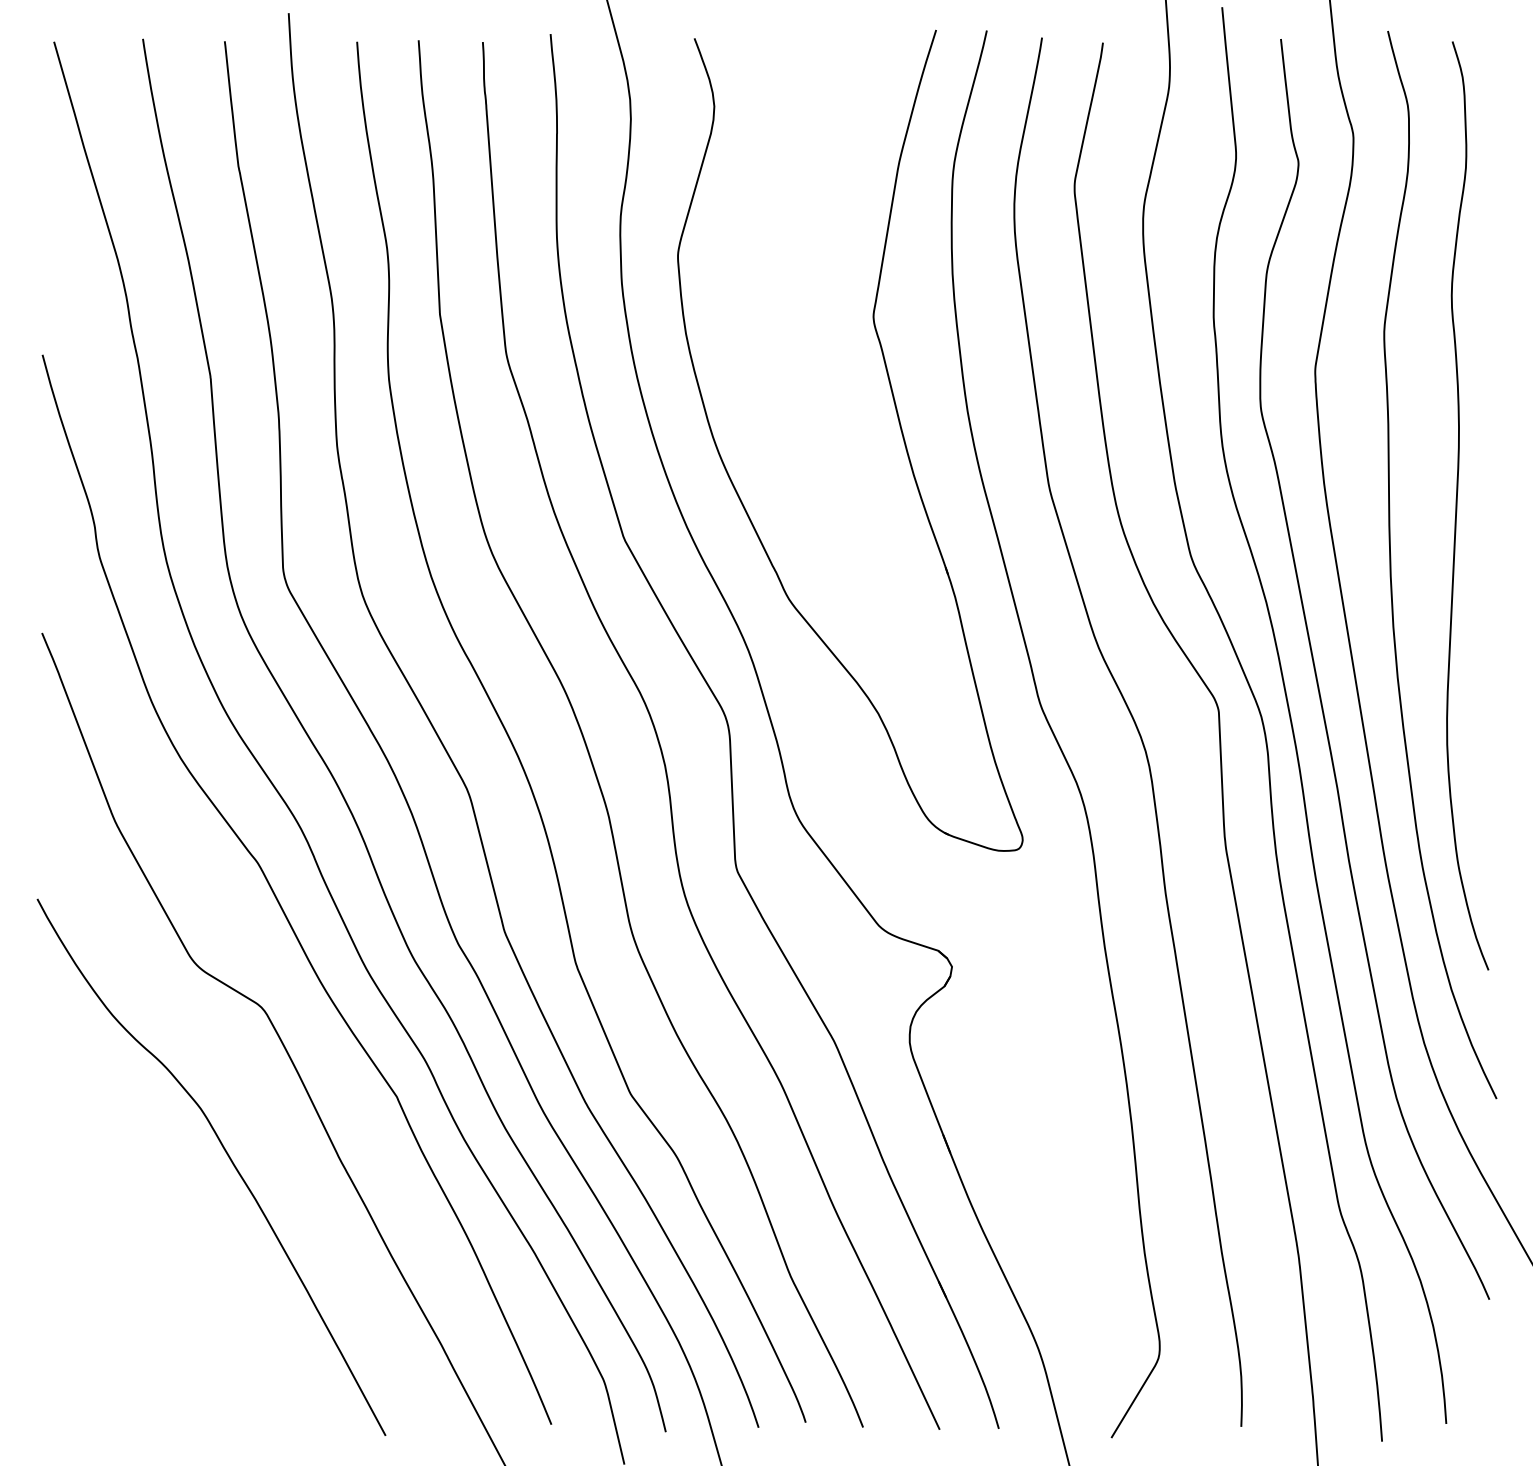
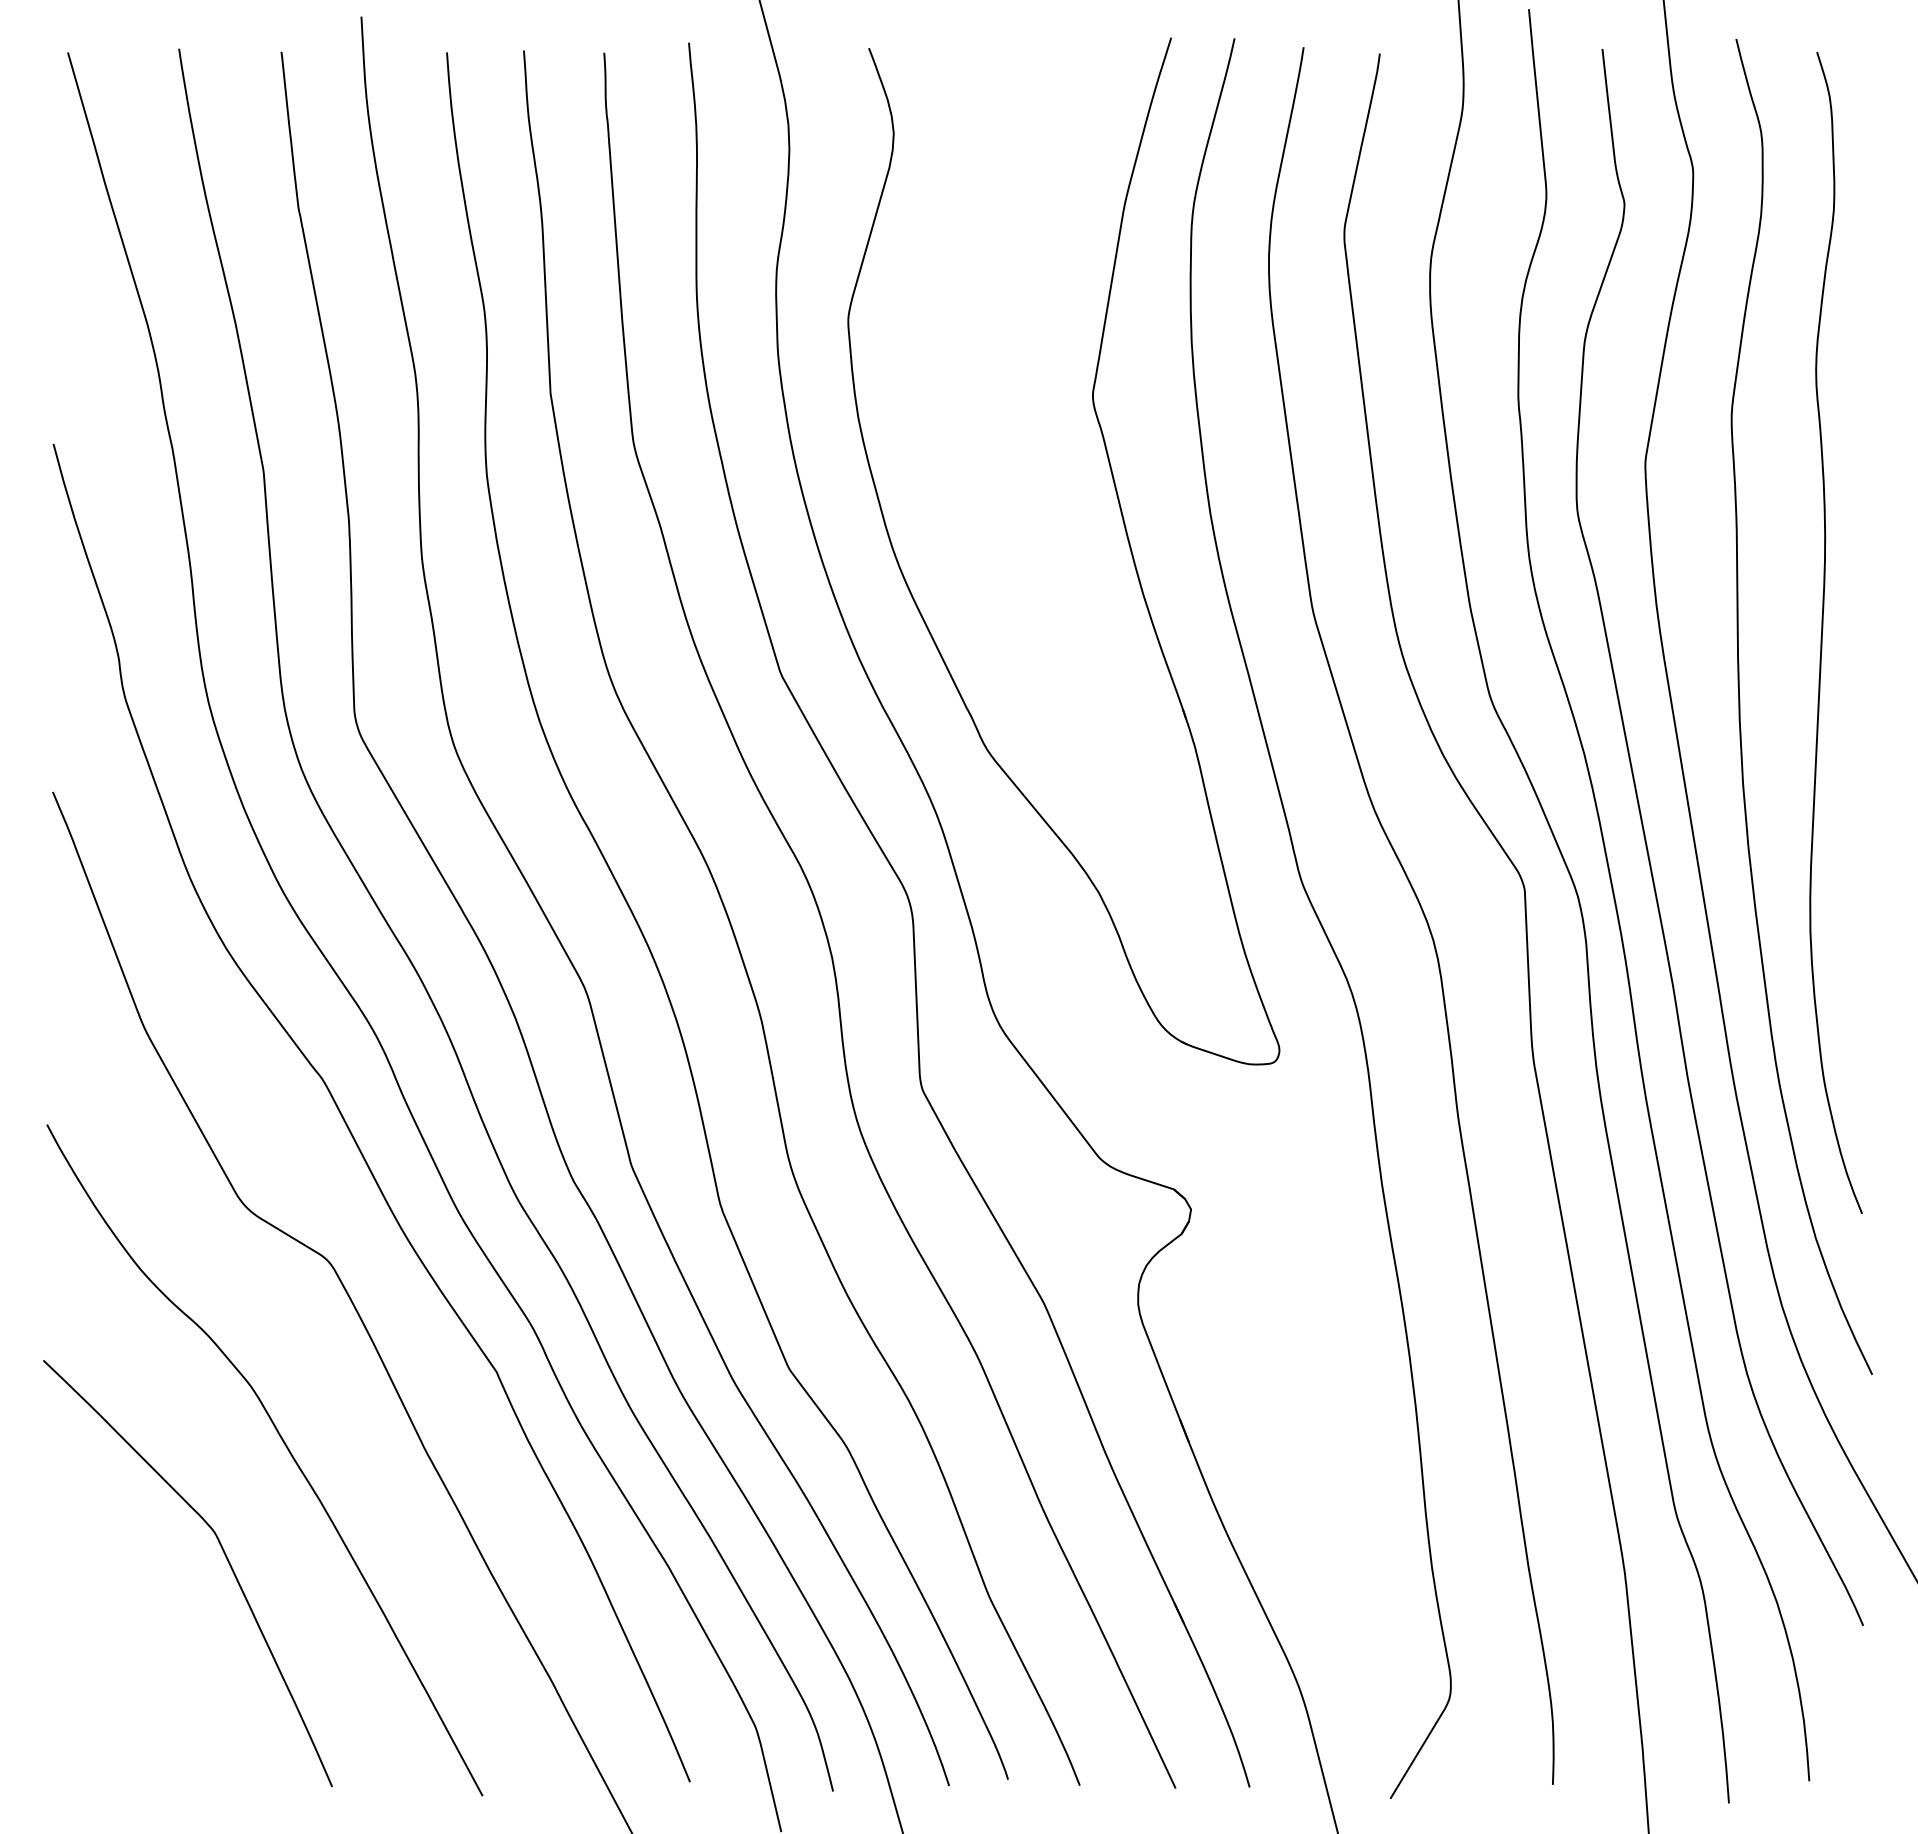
curve: (179, 1243) -> (224, 1555), added

